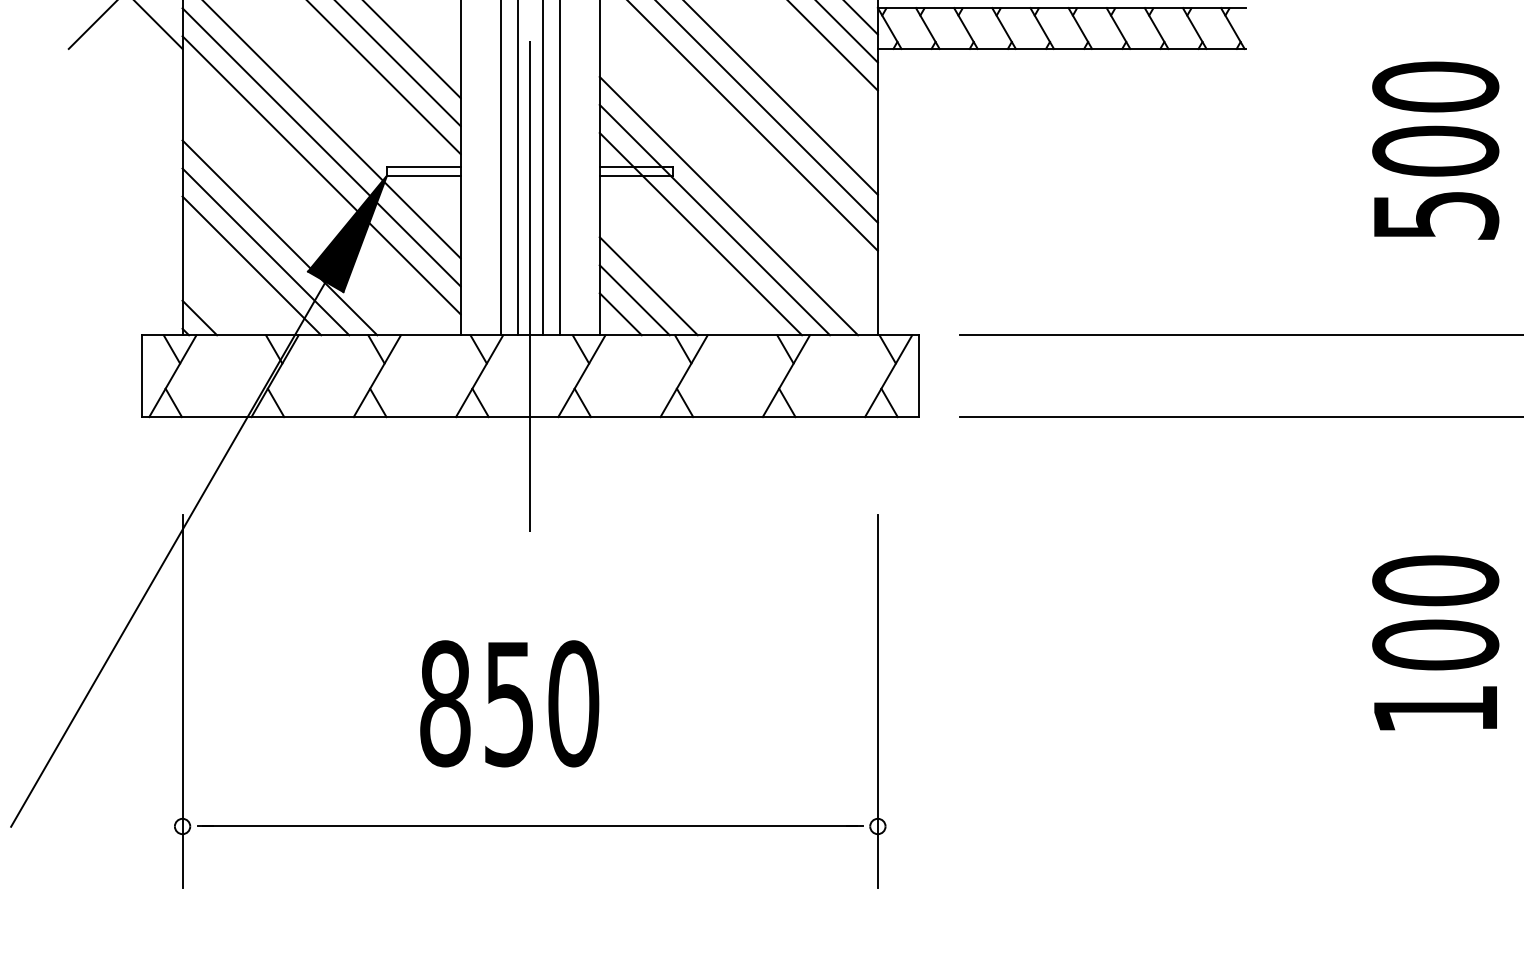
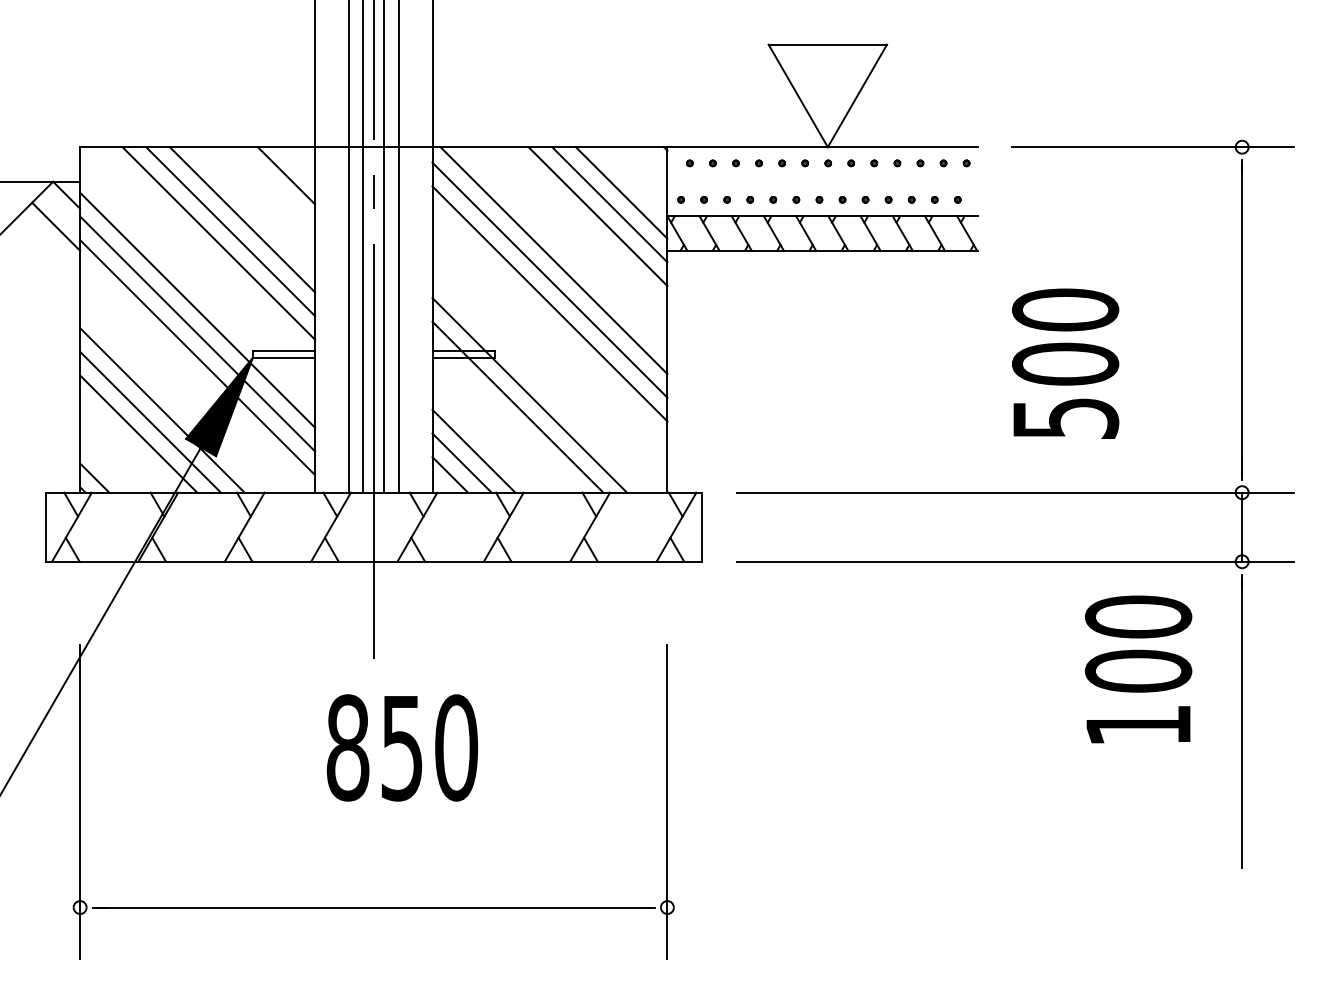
text: (1435, 150) -> (1065, 363), moved
line: (728, 206) -> (541, 383), removed
text: (1435, 642) -> (1138, 669), moved
text: (508, 703) -> (401, 747), moved

